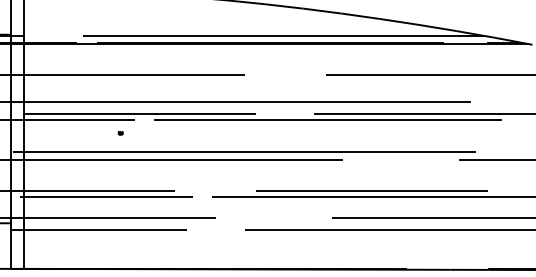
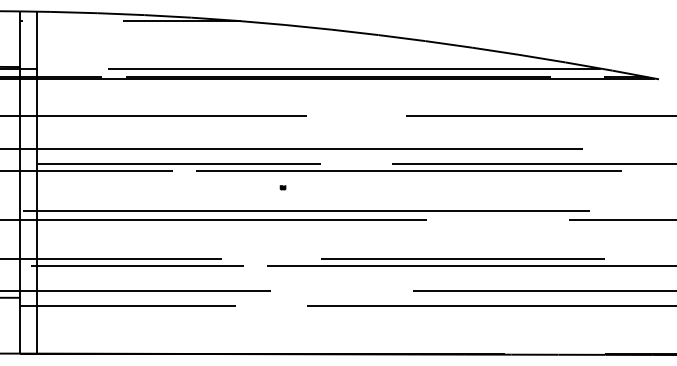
part: (120, 133) -> (282, 187), moved

